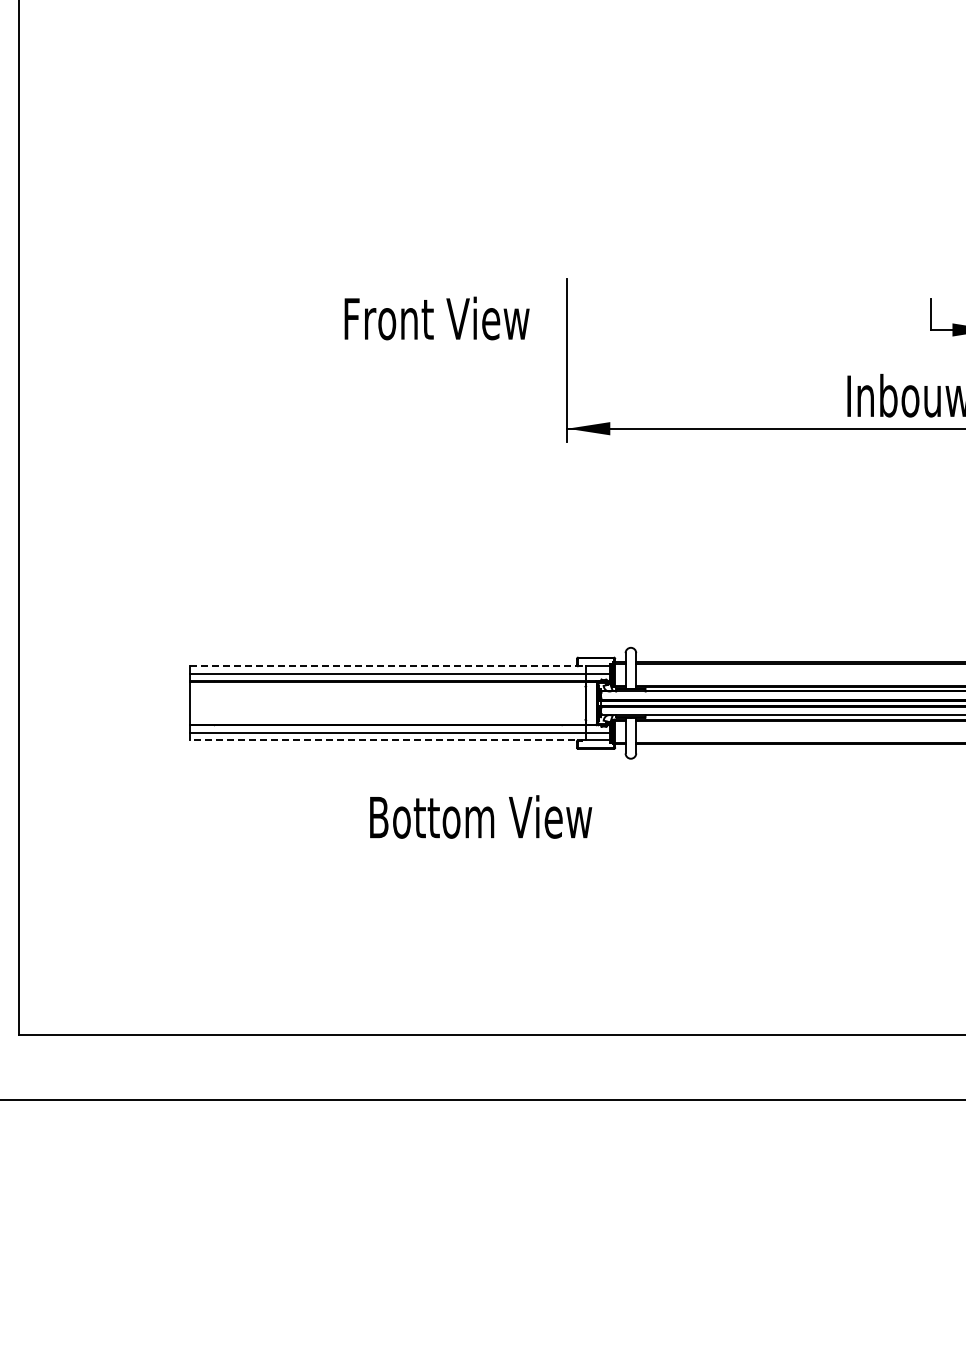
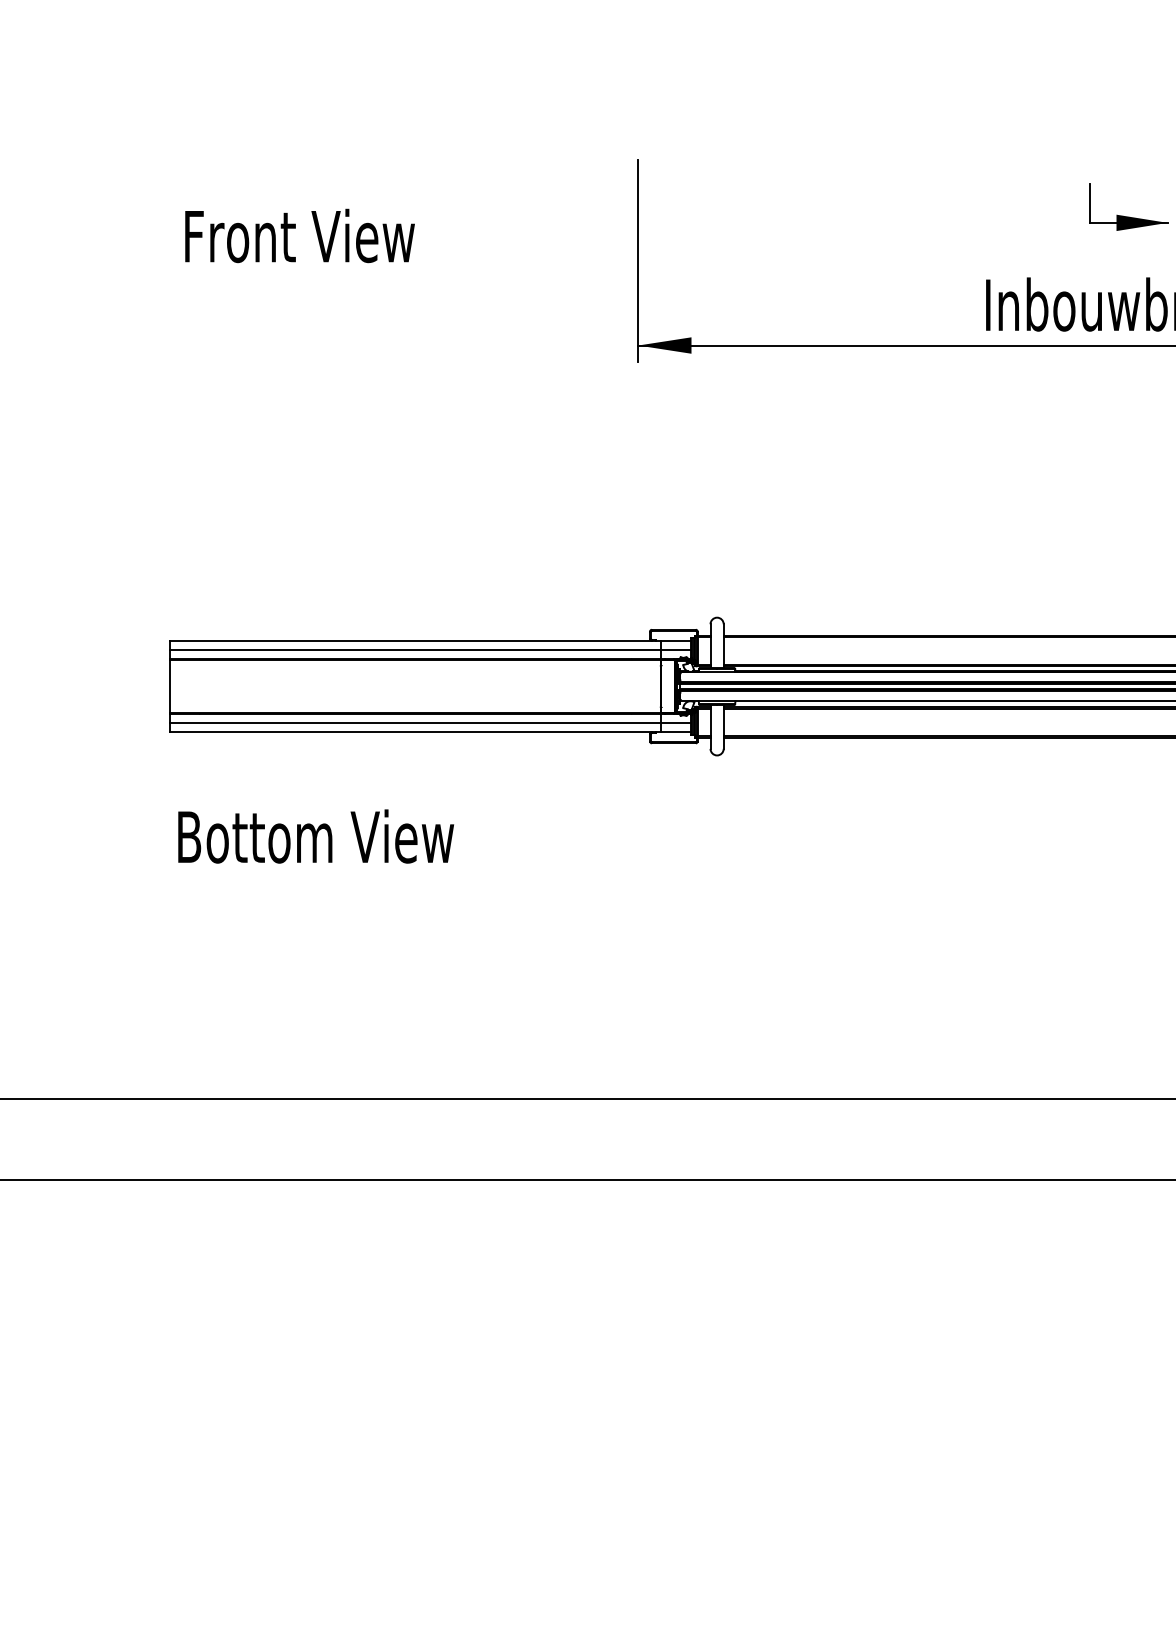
text: (436, 318) -> (299, 235), moved
line: (388, 666) -> (416, 640), dashed -> solid
line: (388, 740) -> (416, 732), dashed -> solid
text: (481, 816) -> (316, 835), moved

